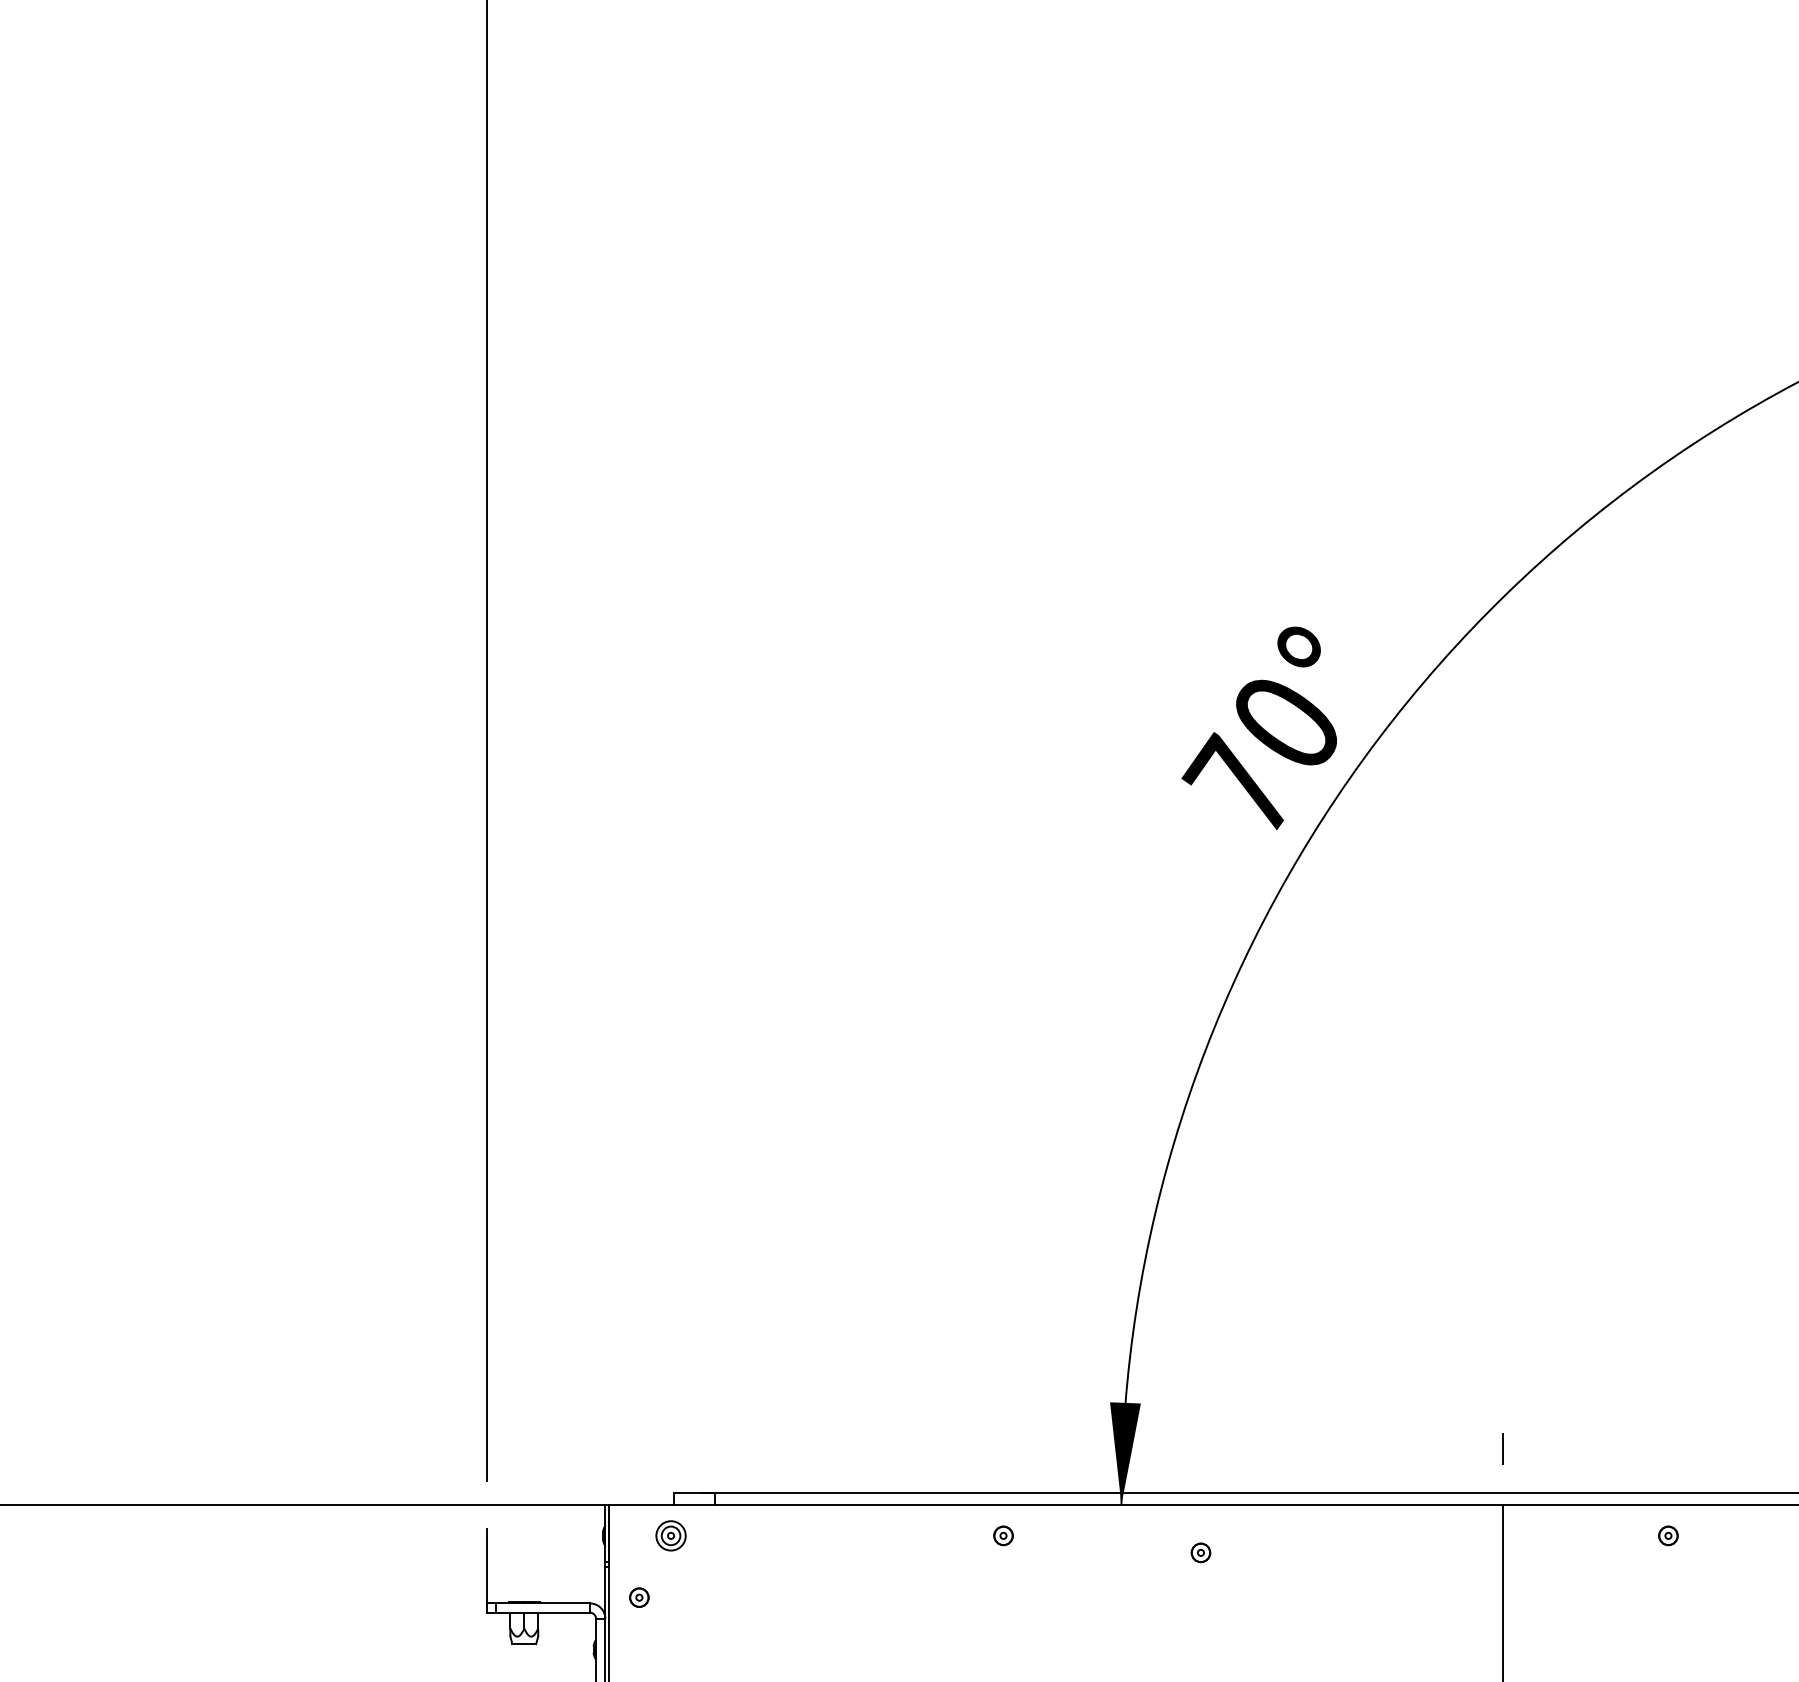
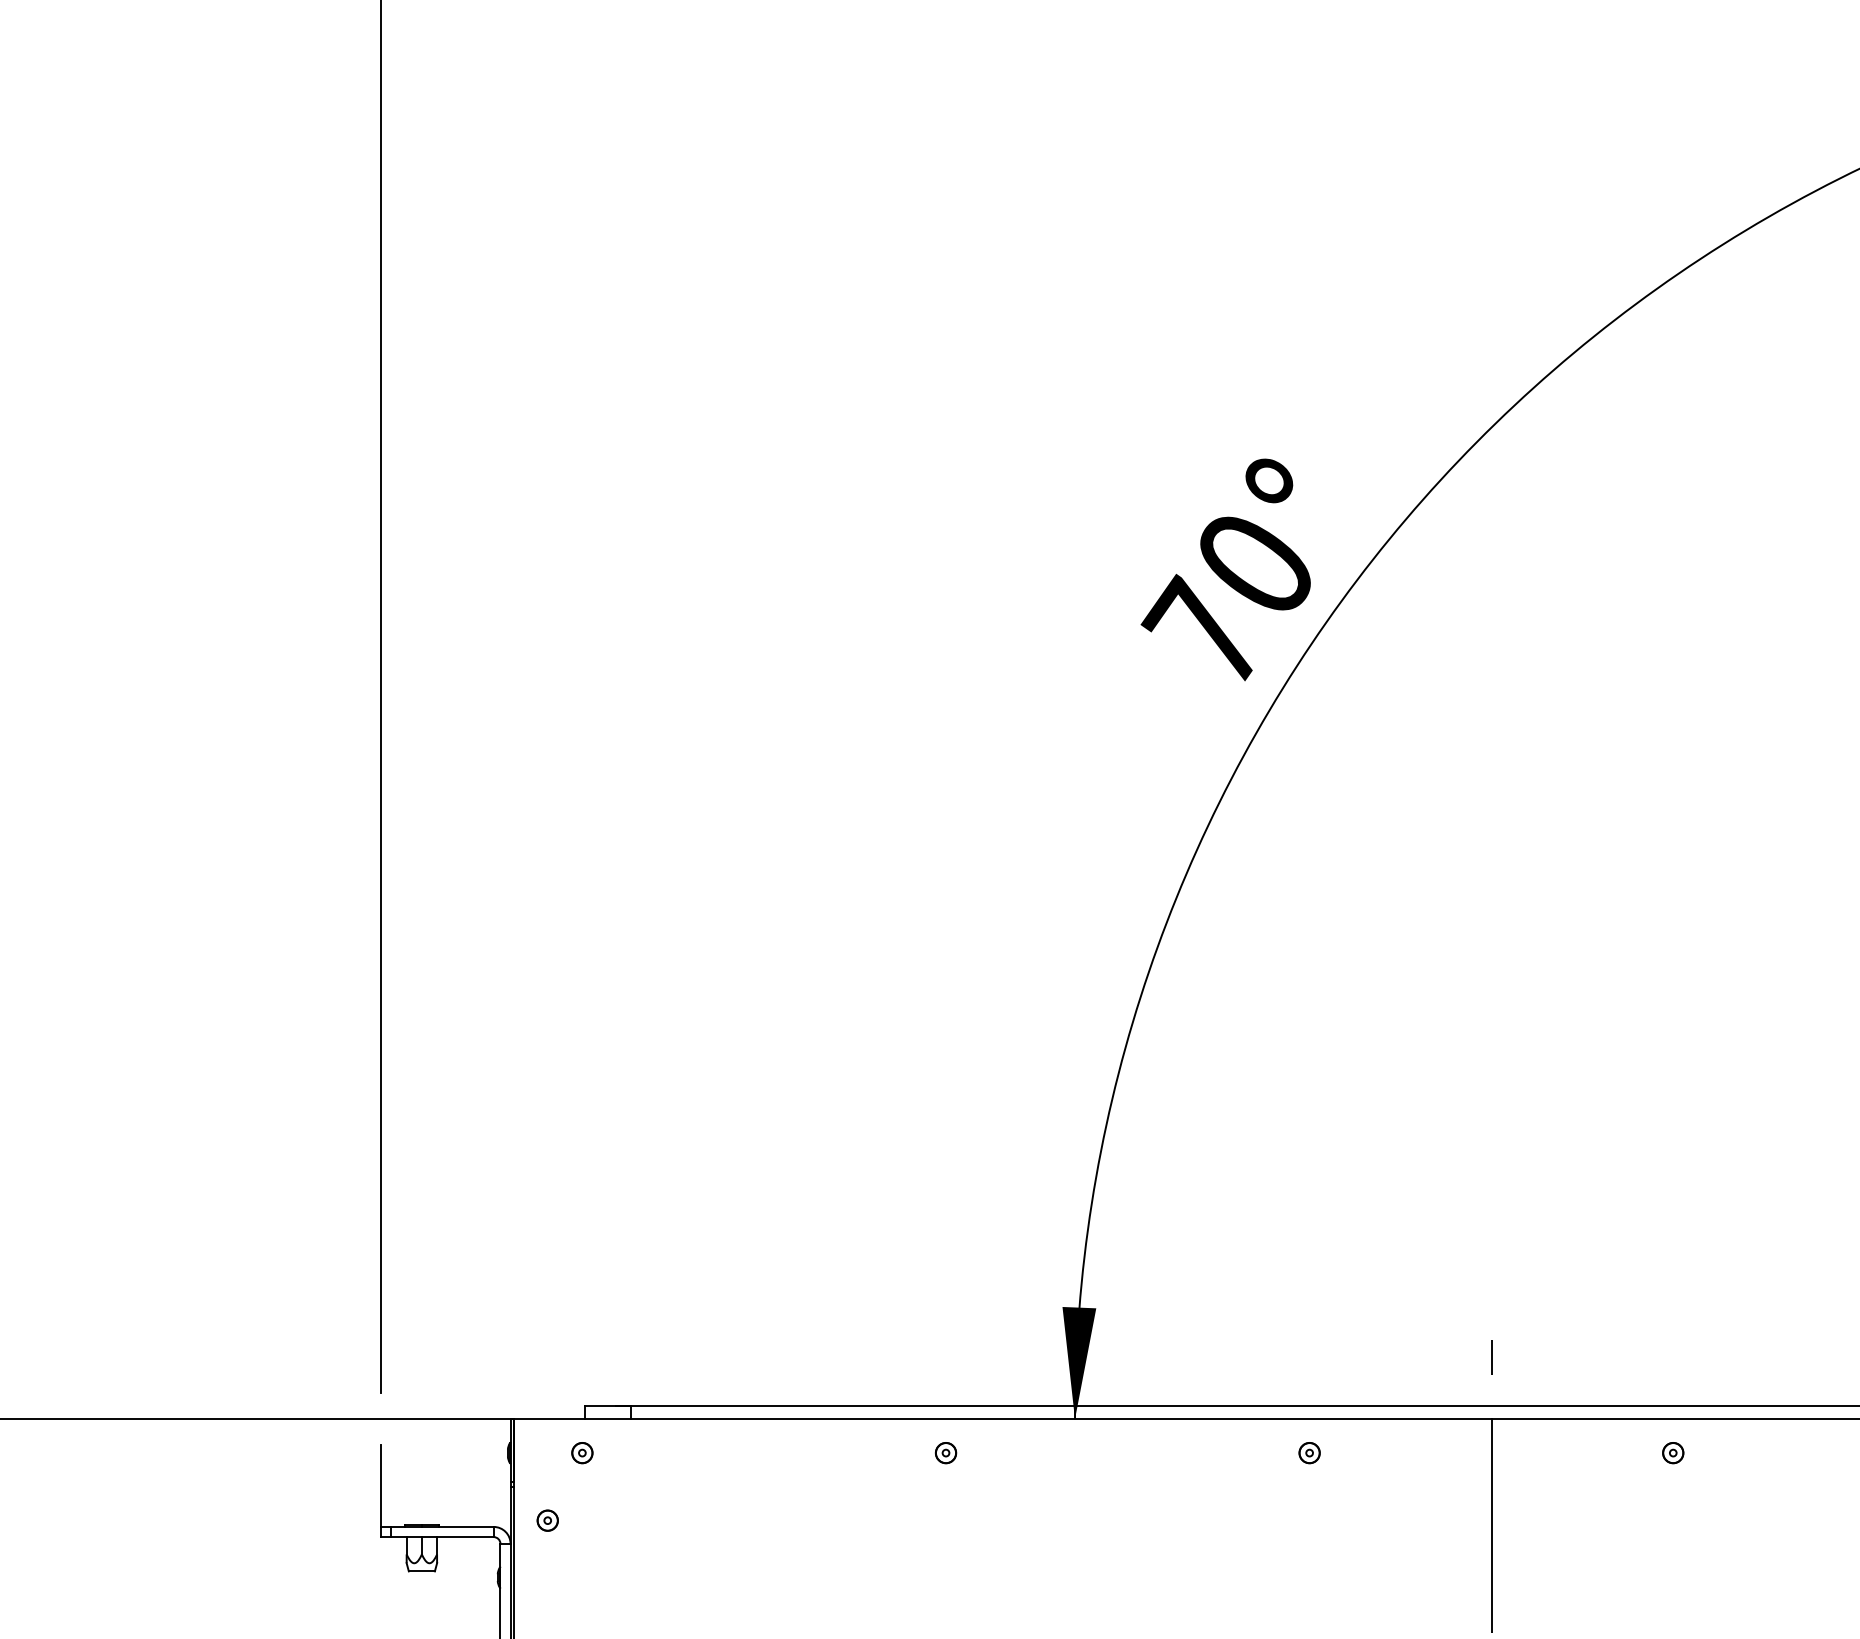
circle: (670, 1535) -> (581, 1452), size x0.62
part: (1200, 1552) -> (1309, 1452), moved

